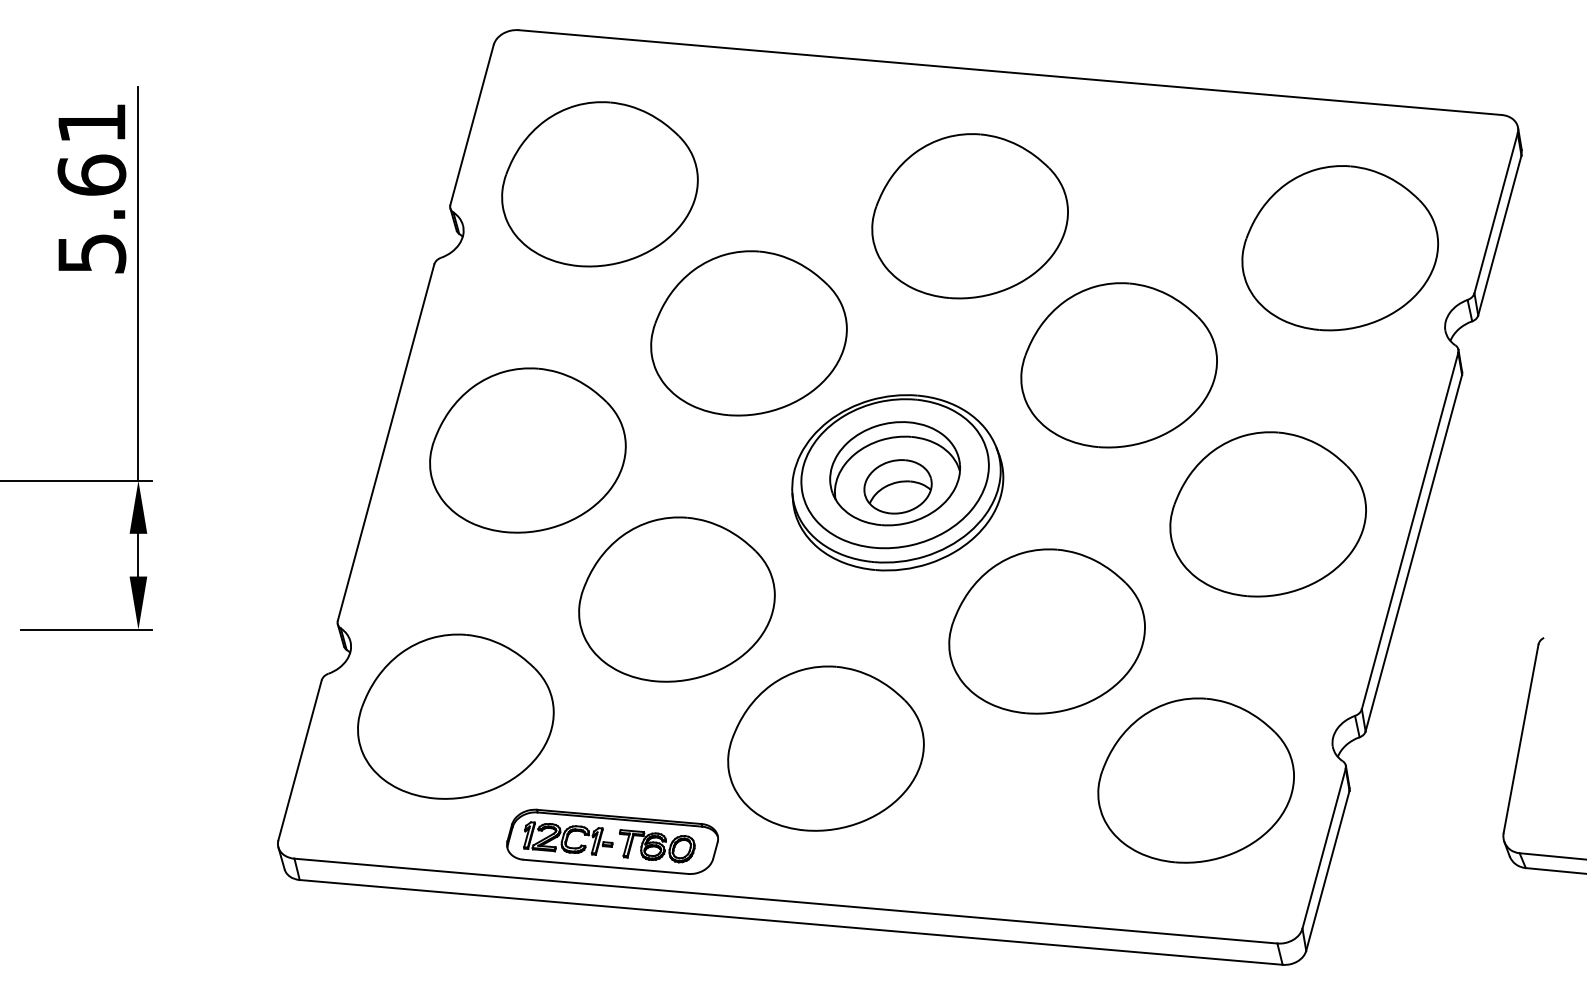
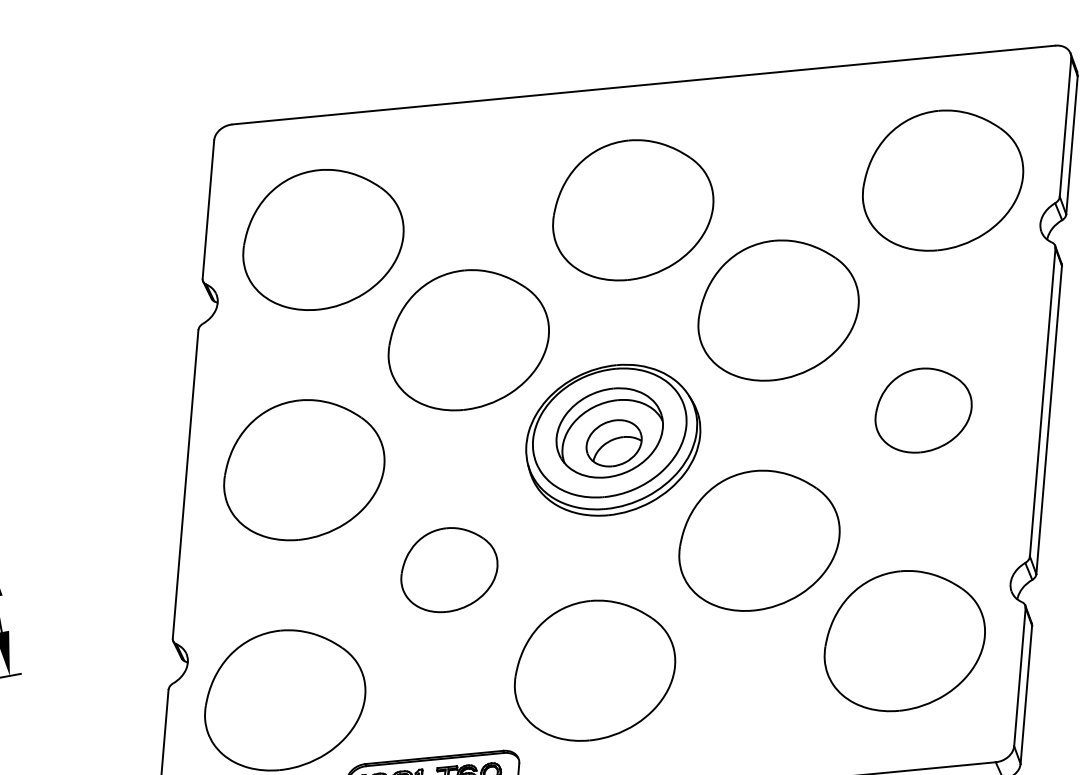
part: (1267, 514) -> (922, 410), size x0.6
part: (676, 599) -> (448, 569), size x0.6

